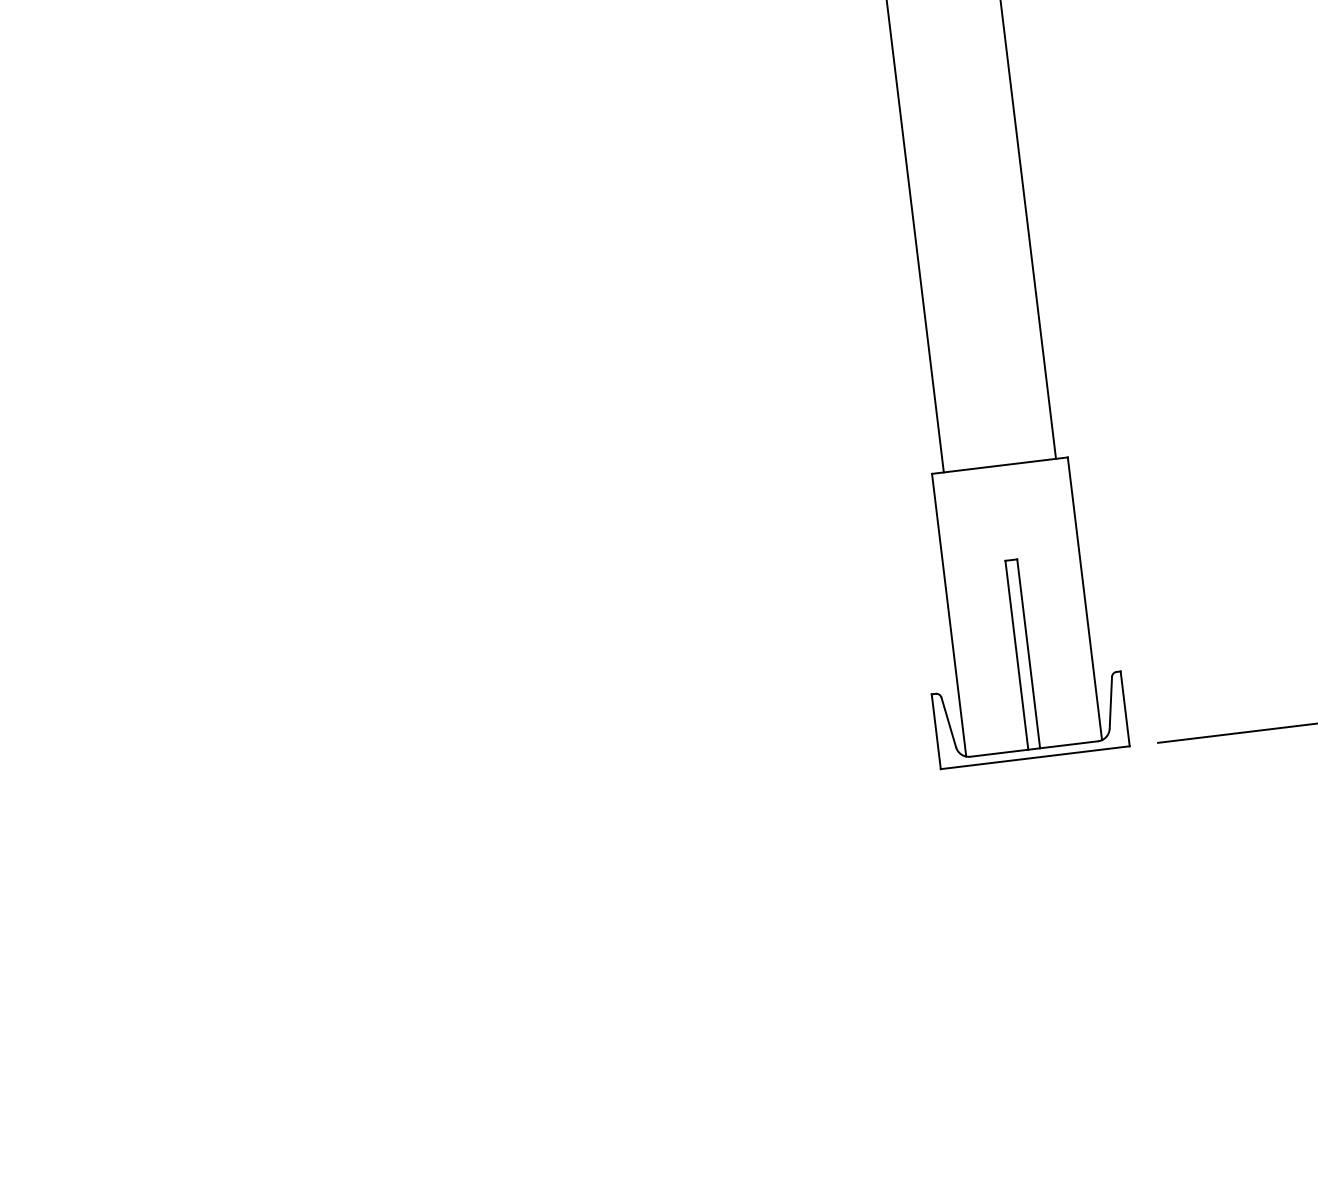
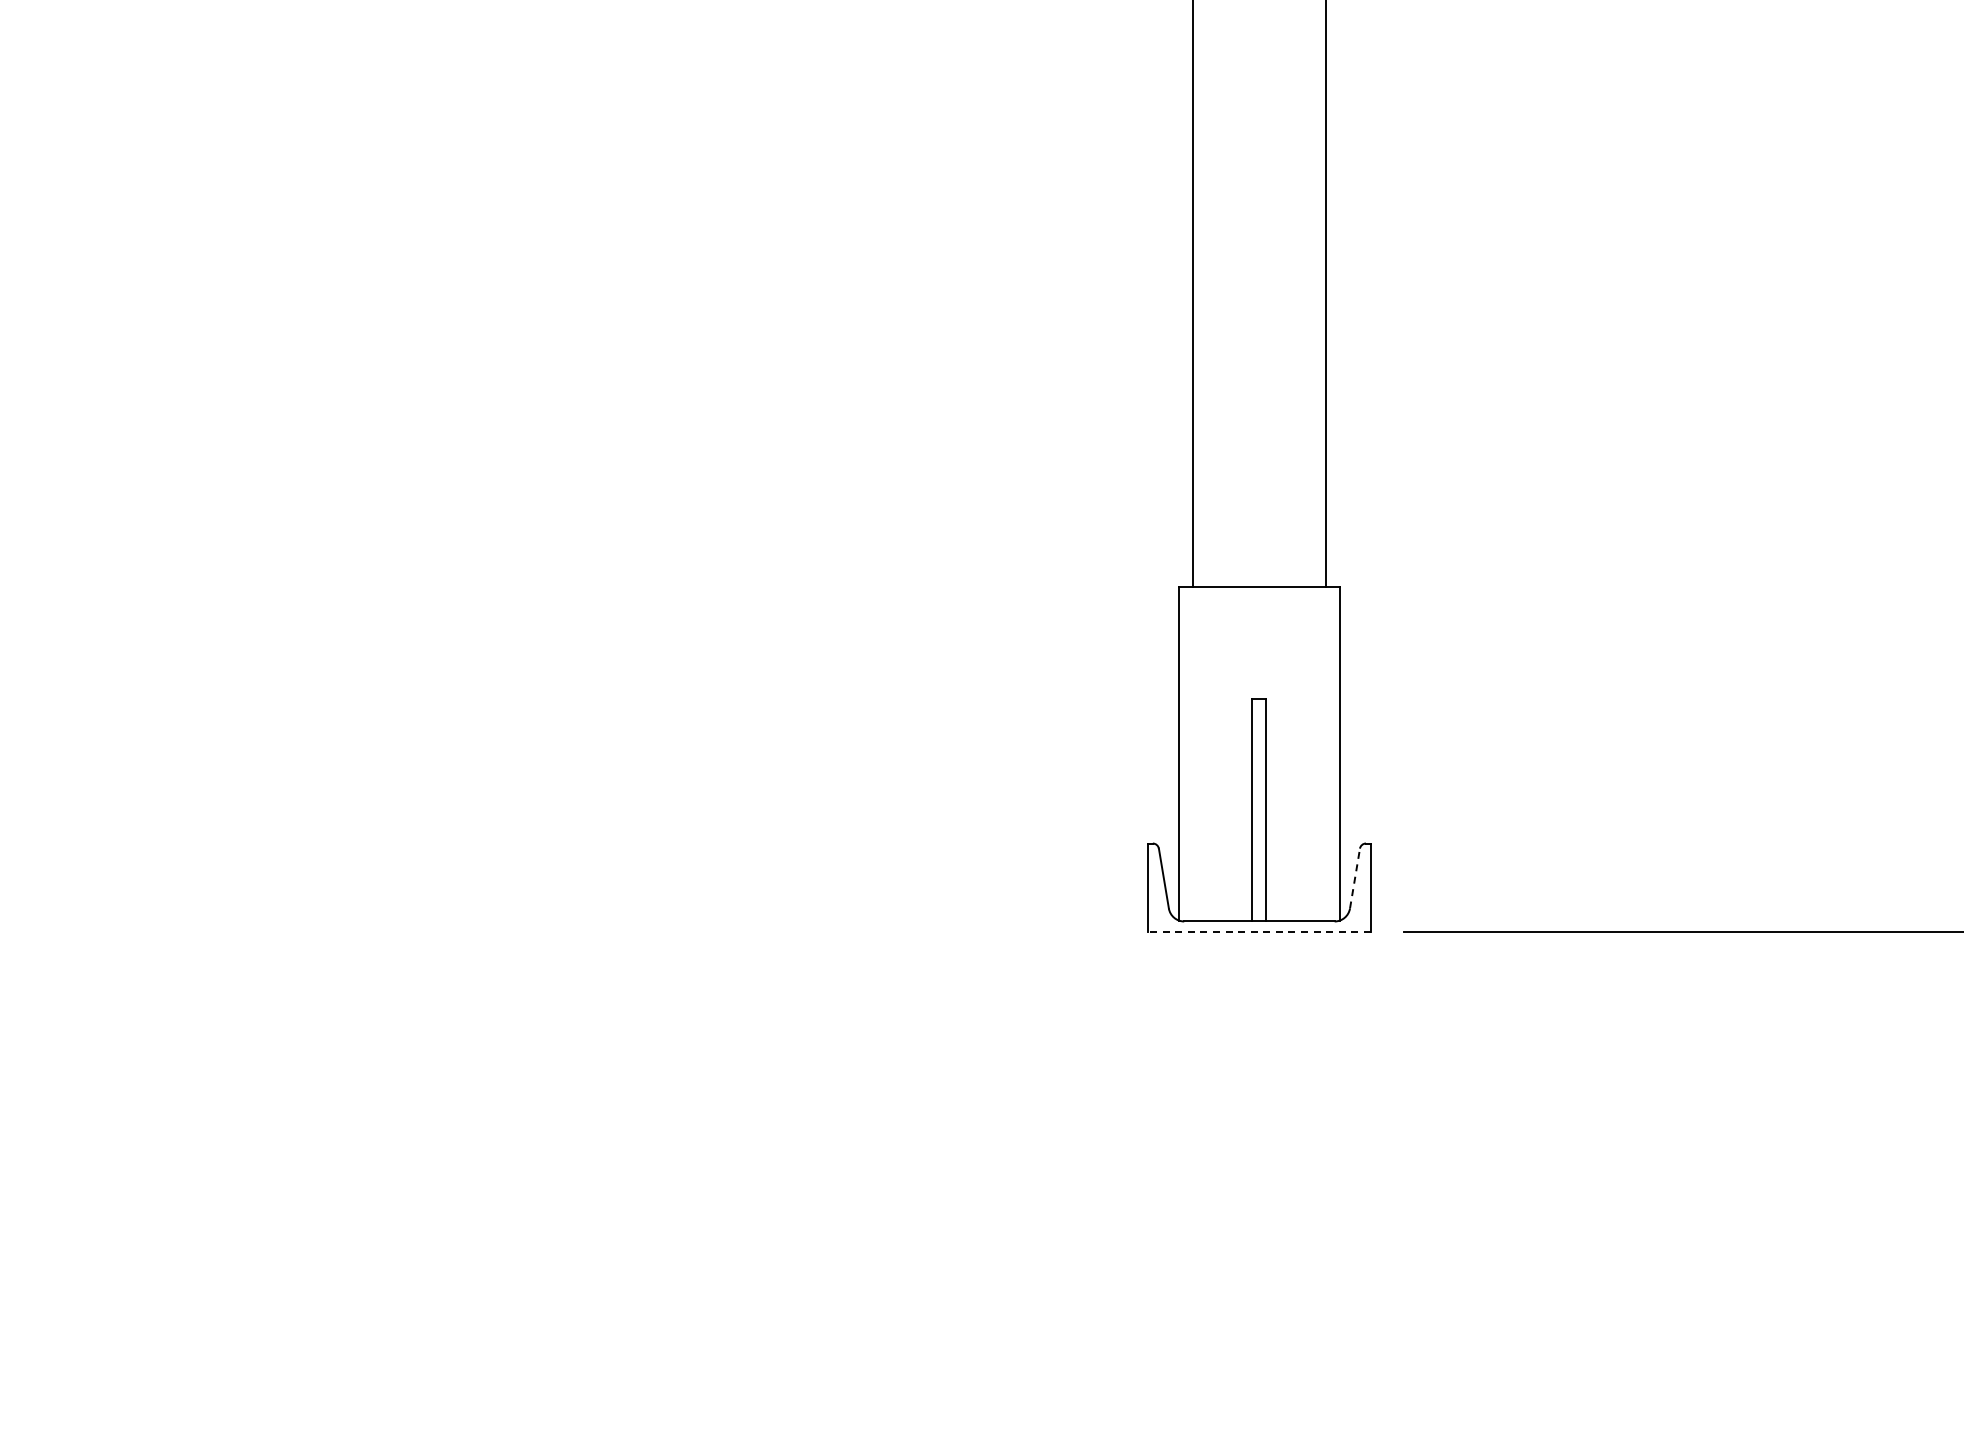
line: (1111, 702) -> (1355, 878), solid -> dashed
line: (1034, 757) -> (1258, 931), solid -> dashed

